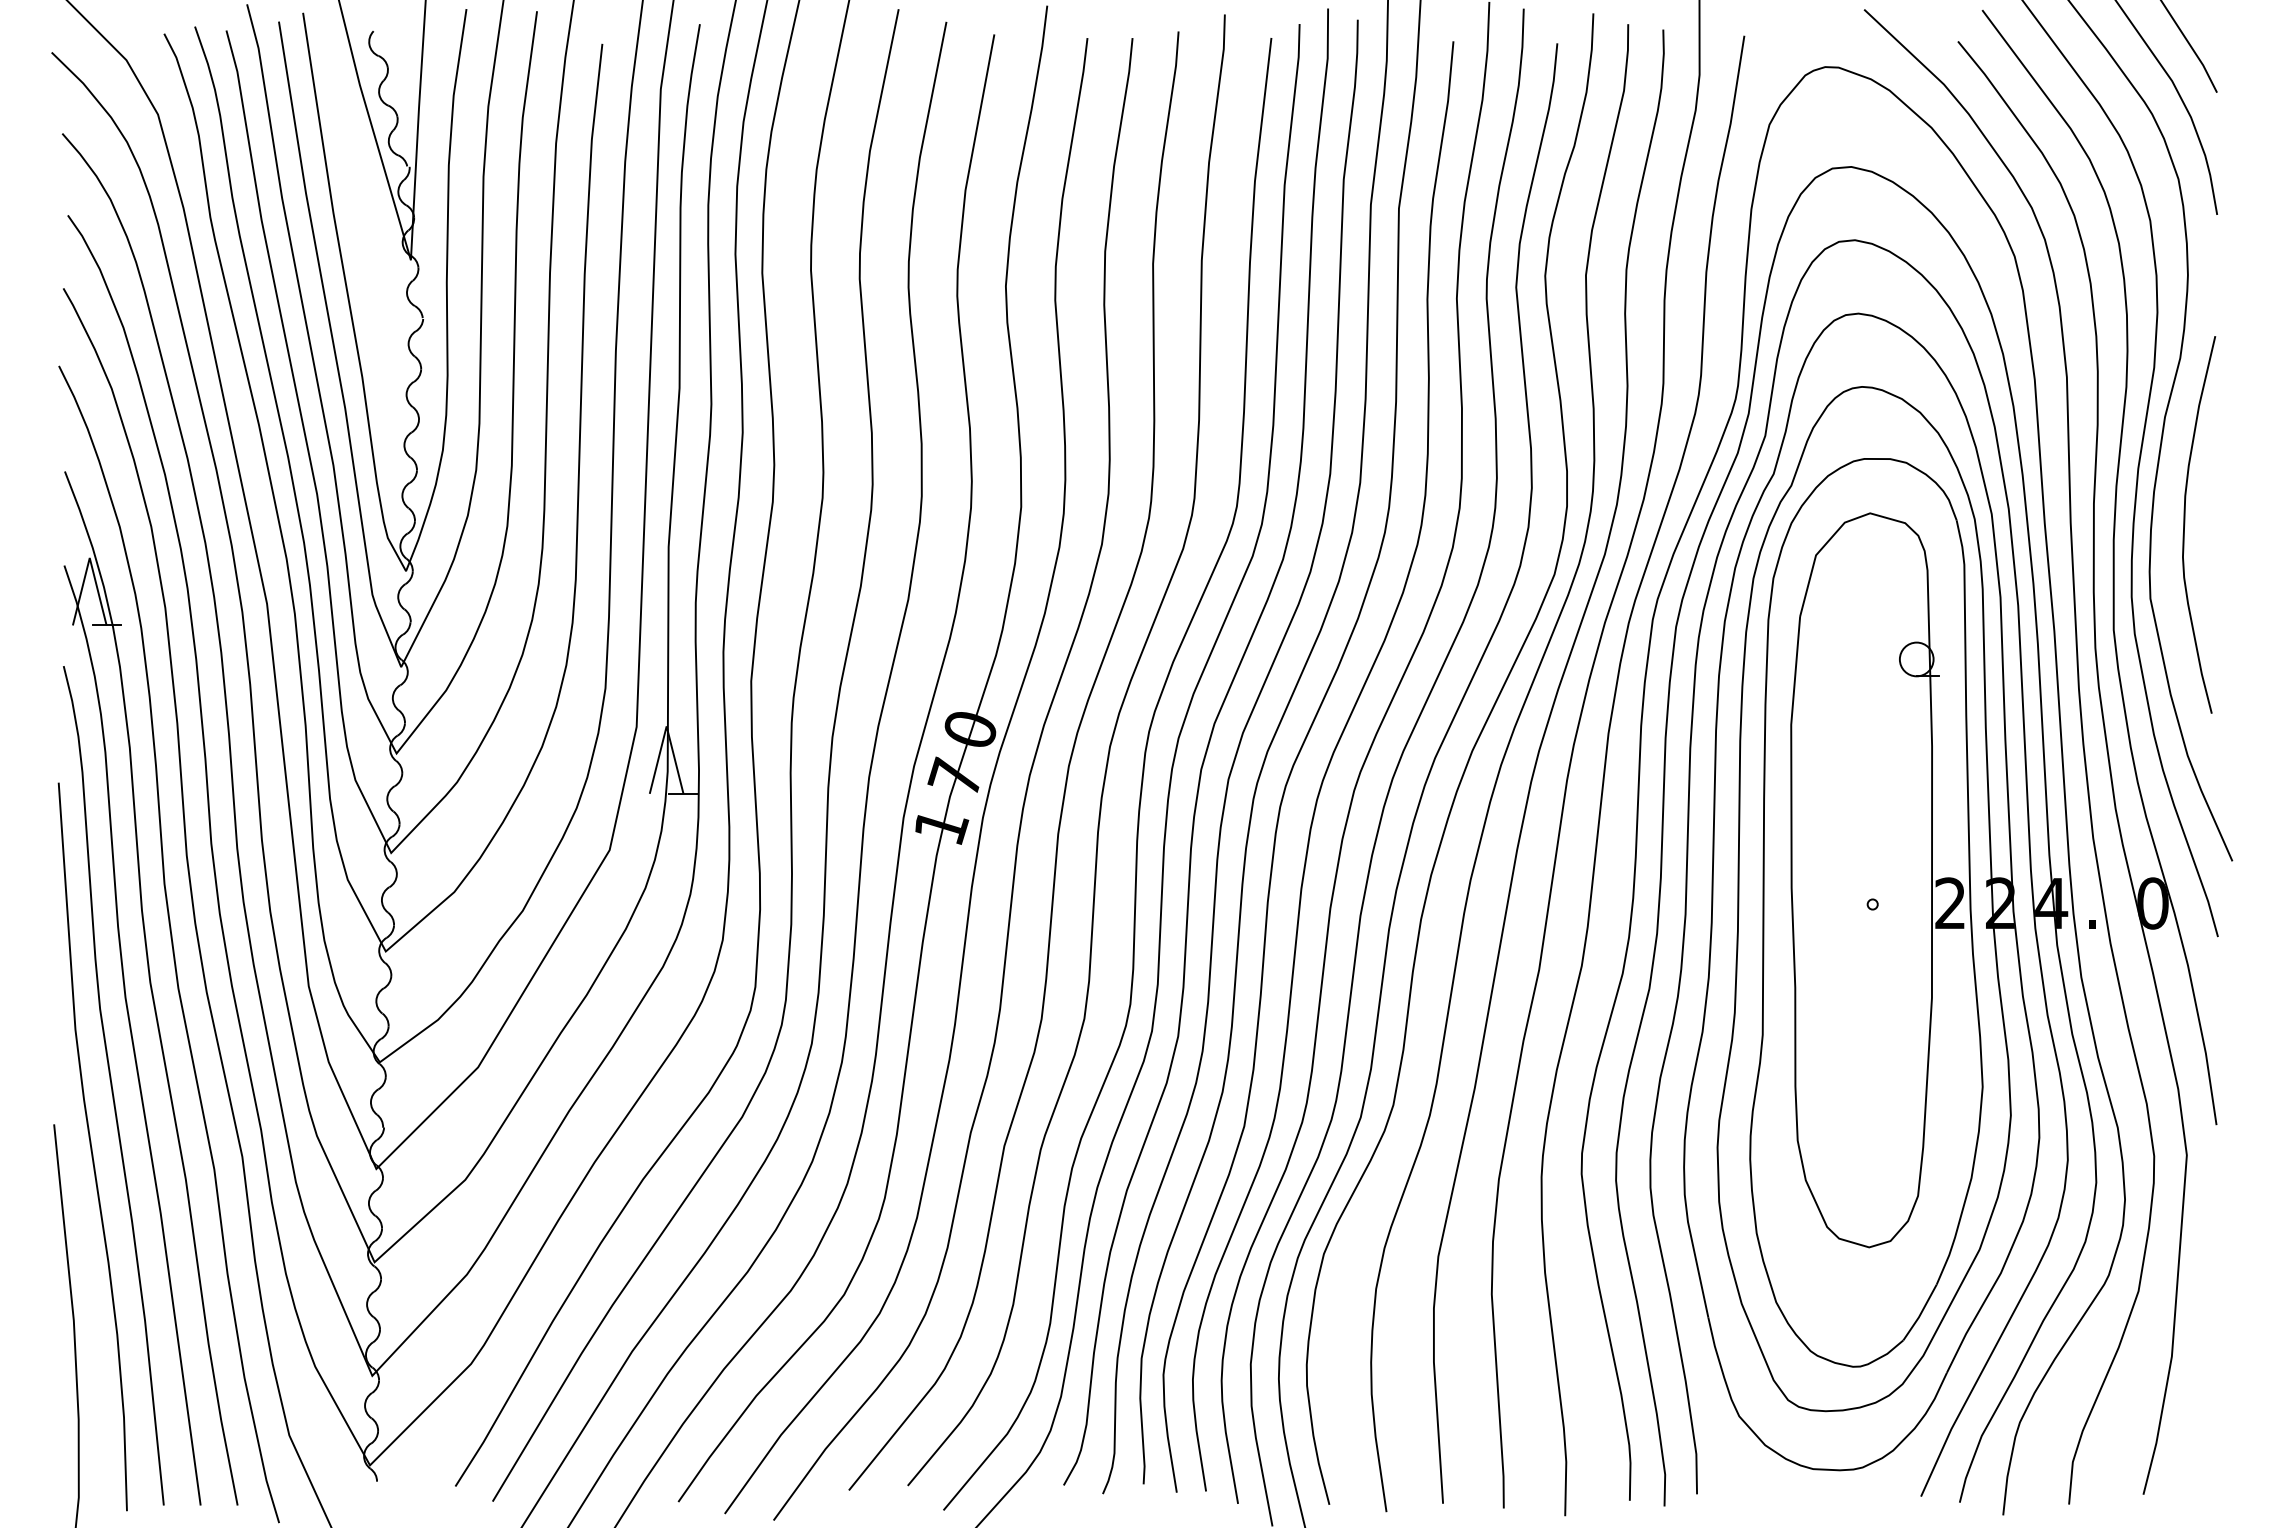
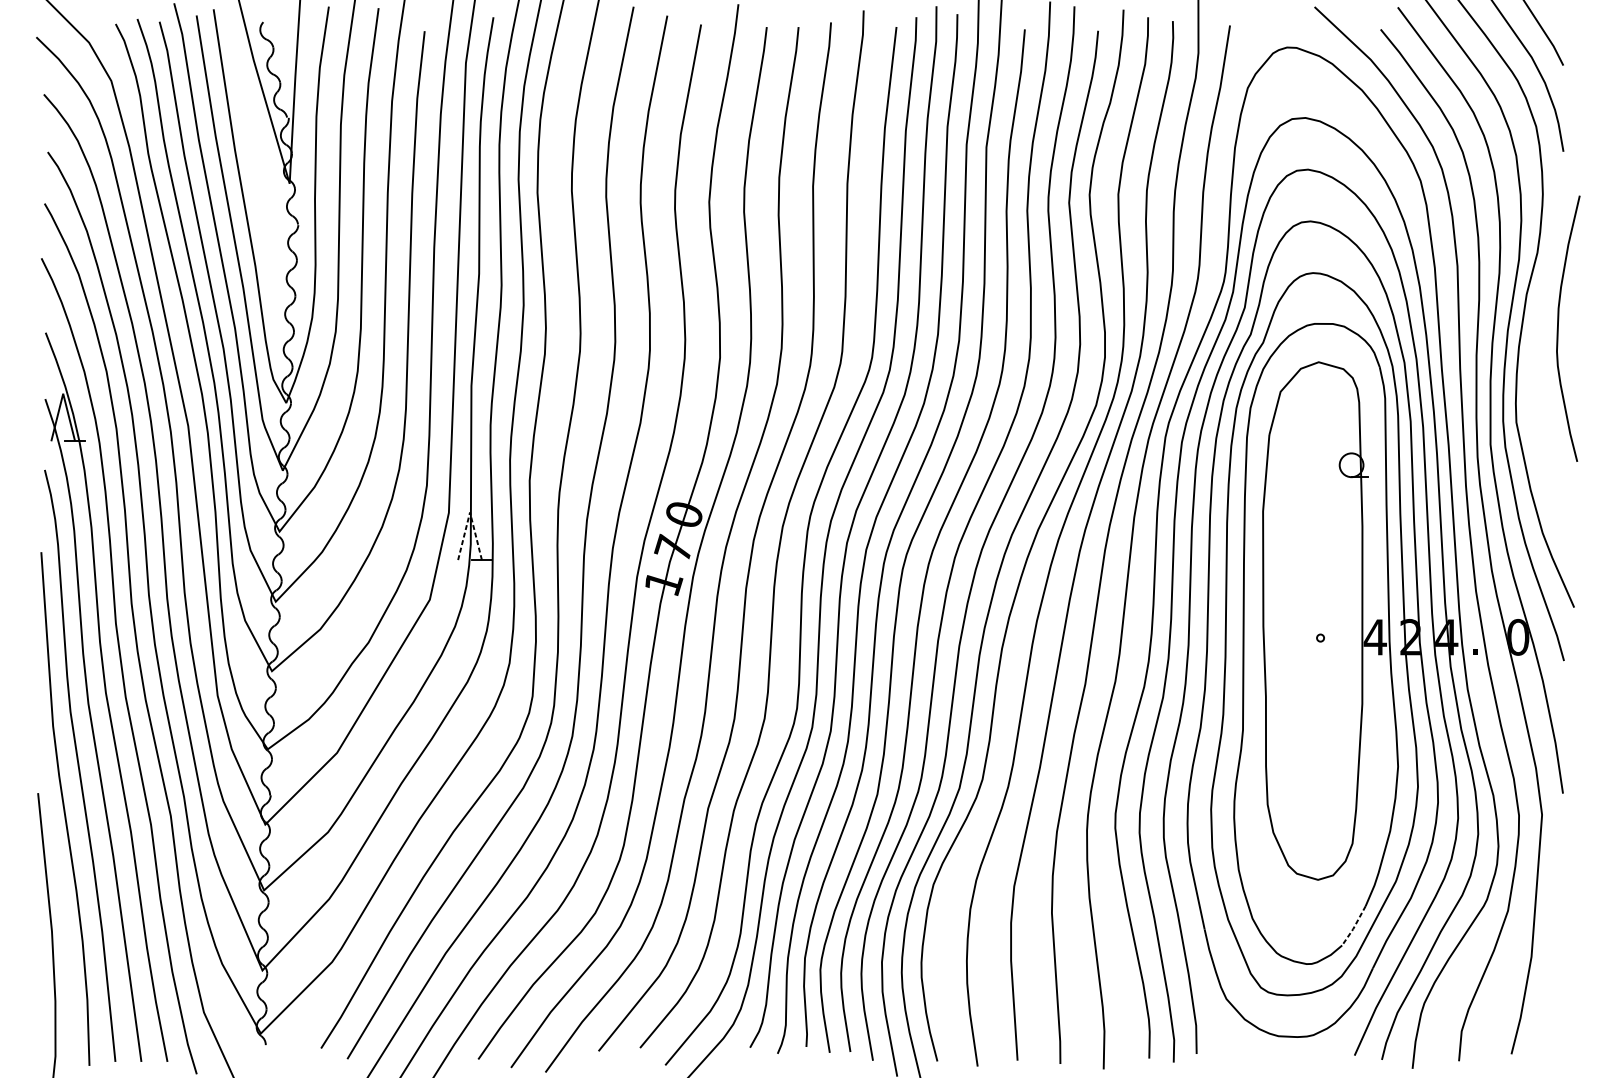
curve: (2185, 524) -> (1558, 328), moved
line: (666, 726) -> (469, 512), solid -> dashed
text: (1949, 902) -> (1374, 636), 2 -> 4
line: (1920, 1313) -> (1354, 926), solid -> dashed

